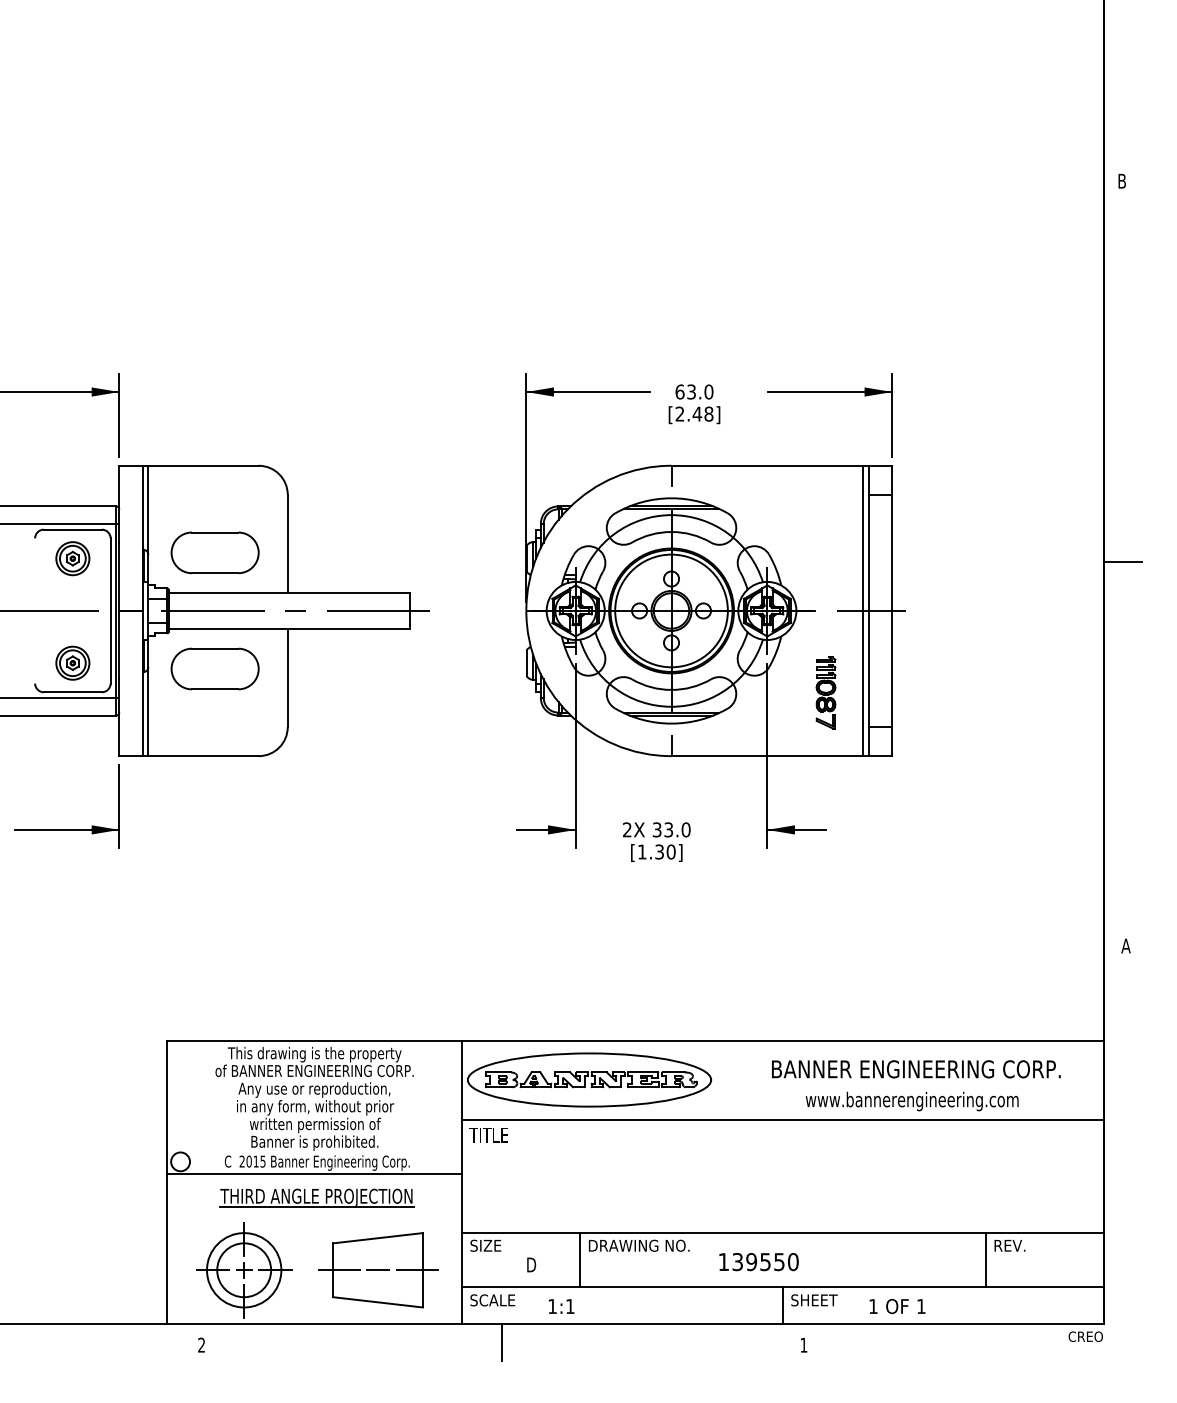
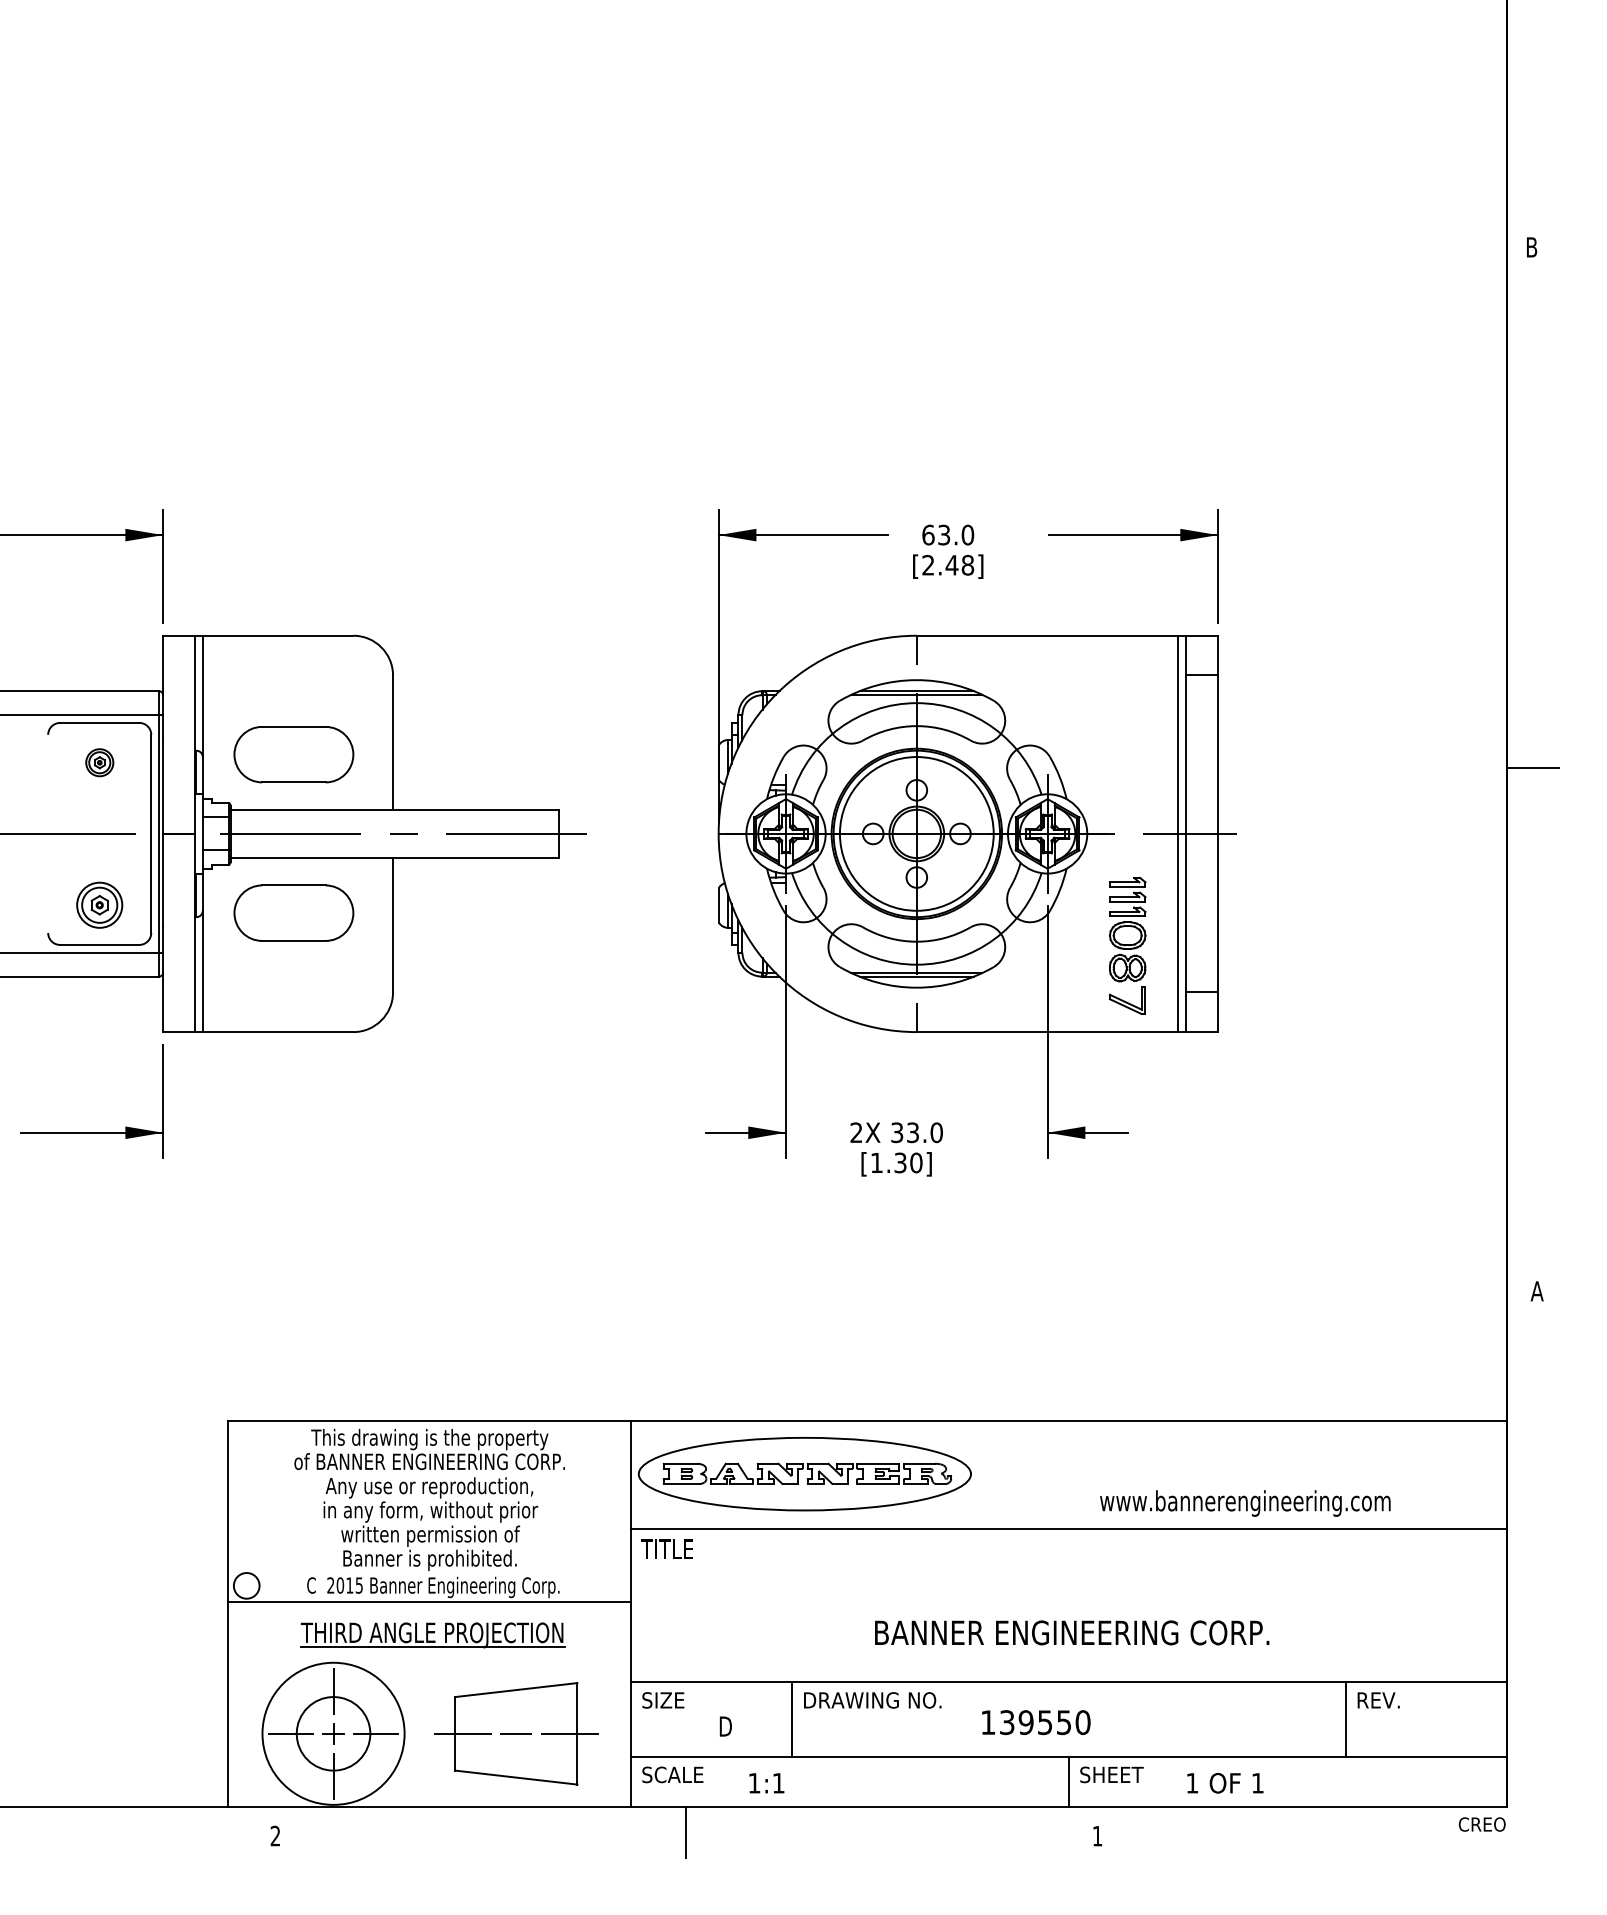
part: (72, 558) -> (99, 762), size x0.6
part: (825, 692) -> (1126, 945), size x1.4
text: (916, 1069) -> (1072, 1633), moved
circle: (244, 1270) -> (333, 1734), size x1.4

